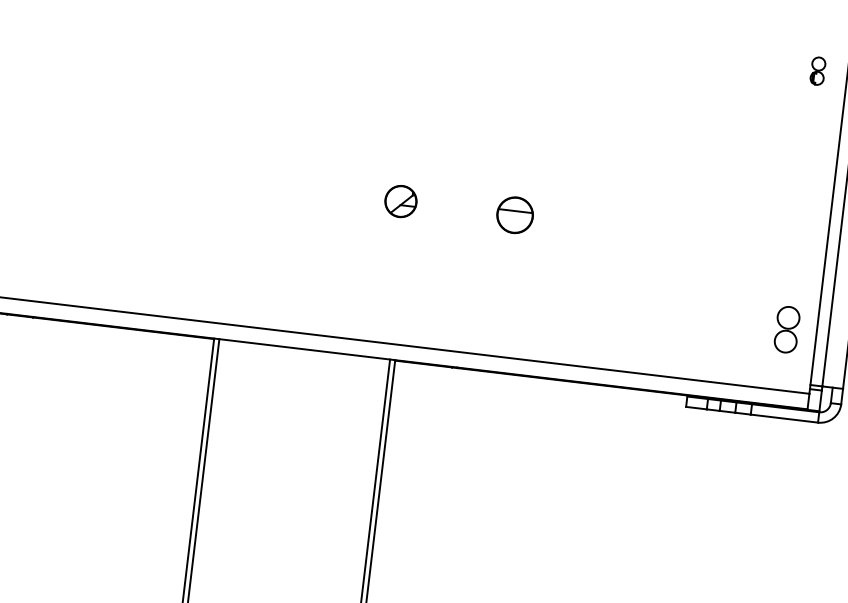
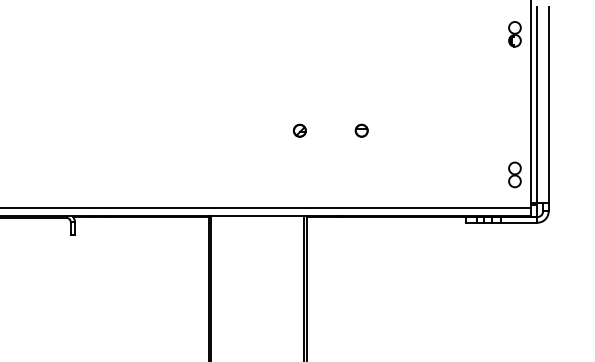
part: (817, 71) -> (514, 34), size x1.67
part: (400, 200) -> (299, 130), size x0.71
part: (514, 214) -> (361, 130), size x0.62

